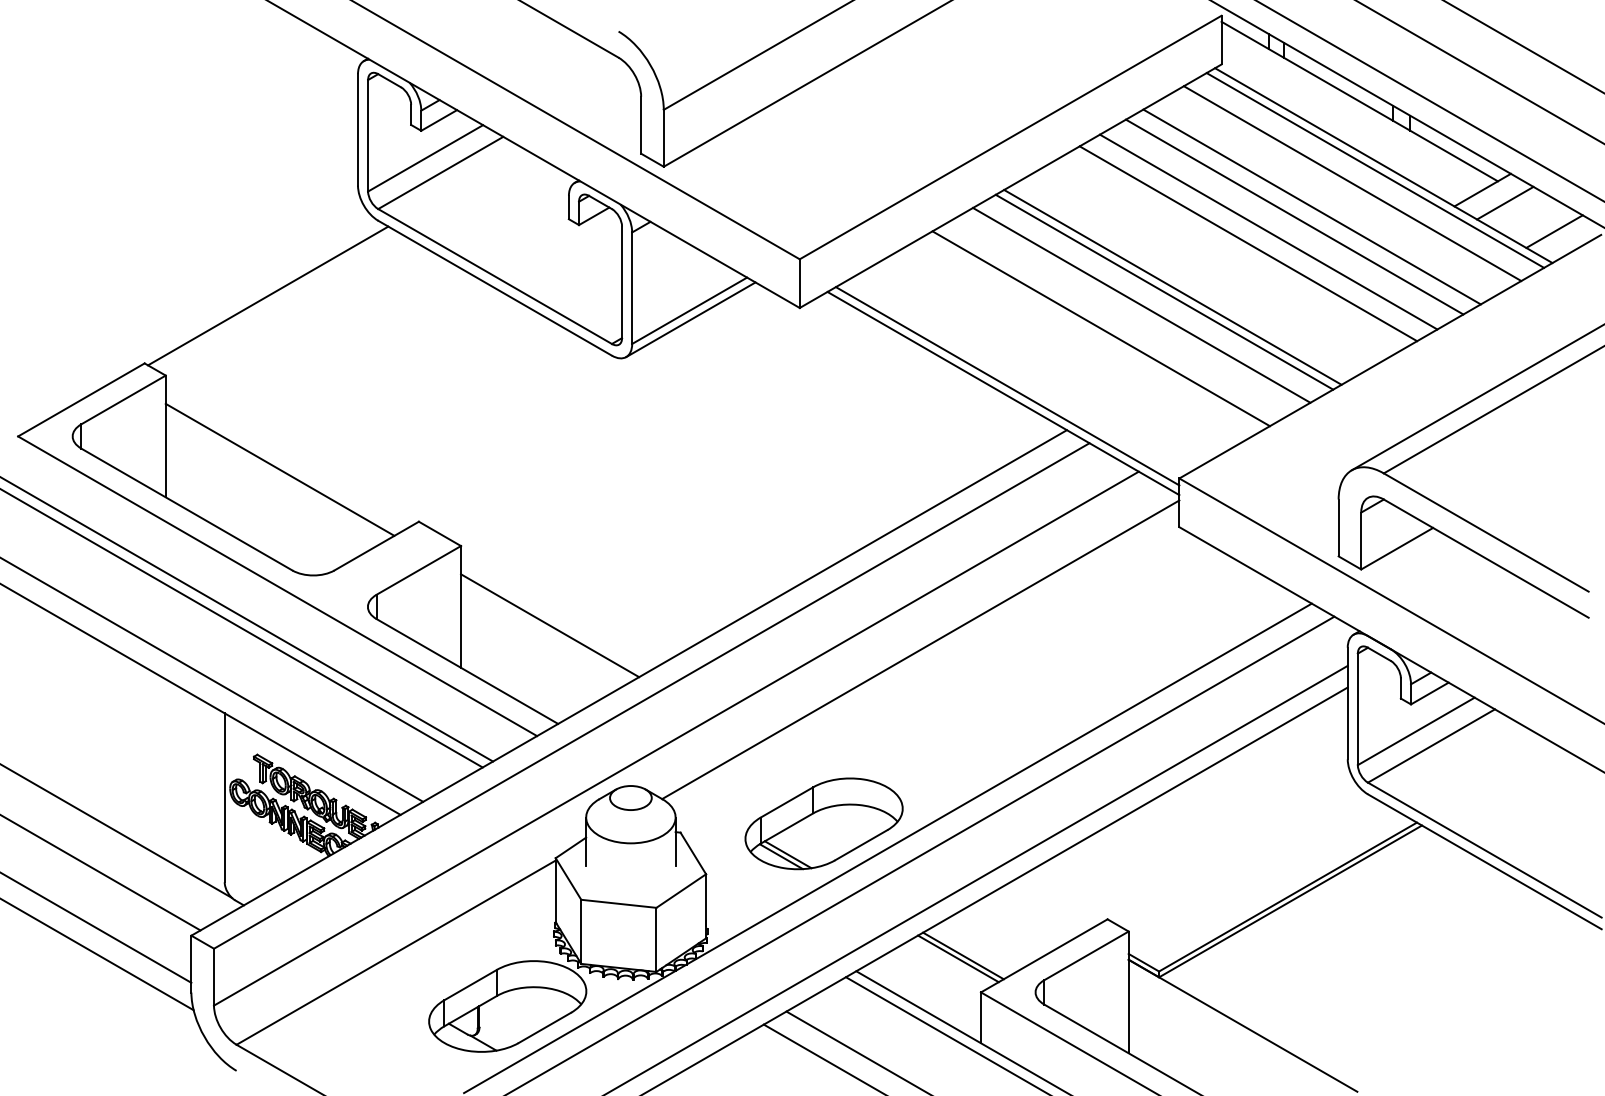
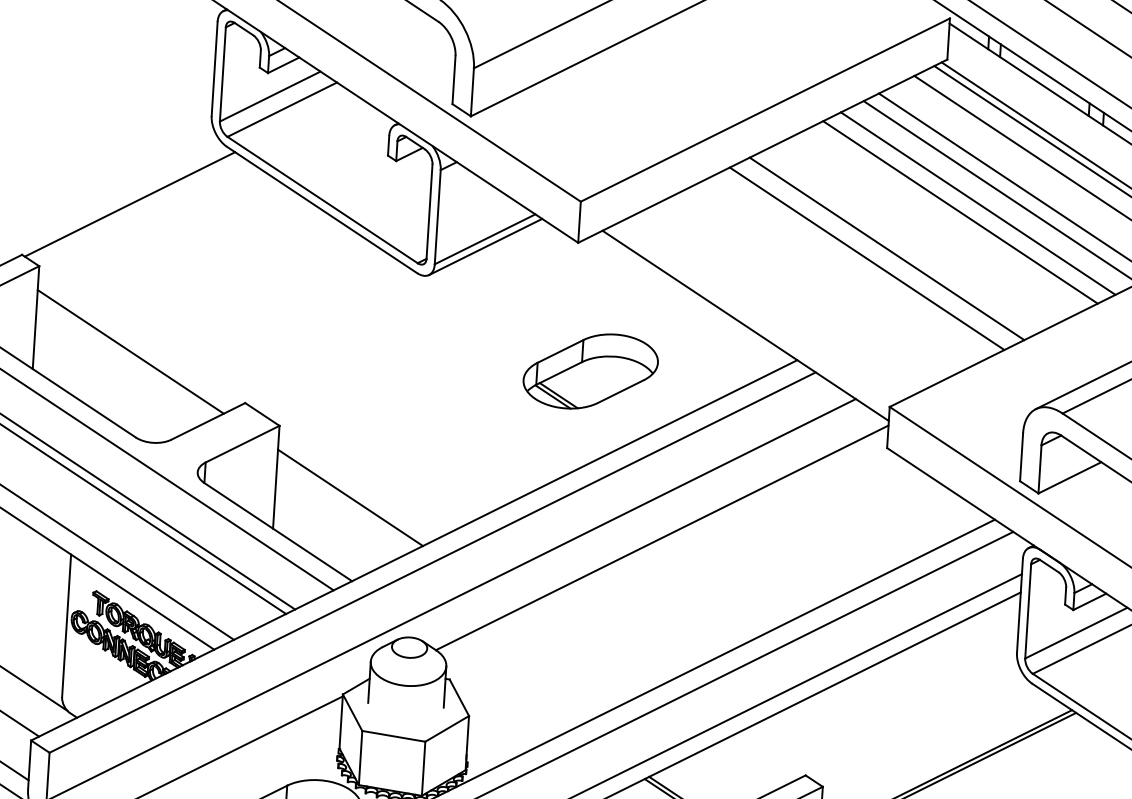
line: (1172, 286) -> (894, 244), removed
line: (1100, 328) -> (831, 276), removed
line: (1007, 386) -> (749, 320), removed
part: (823, 823) -> (590, 371), moved

